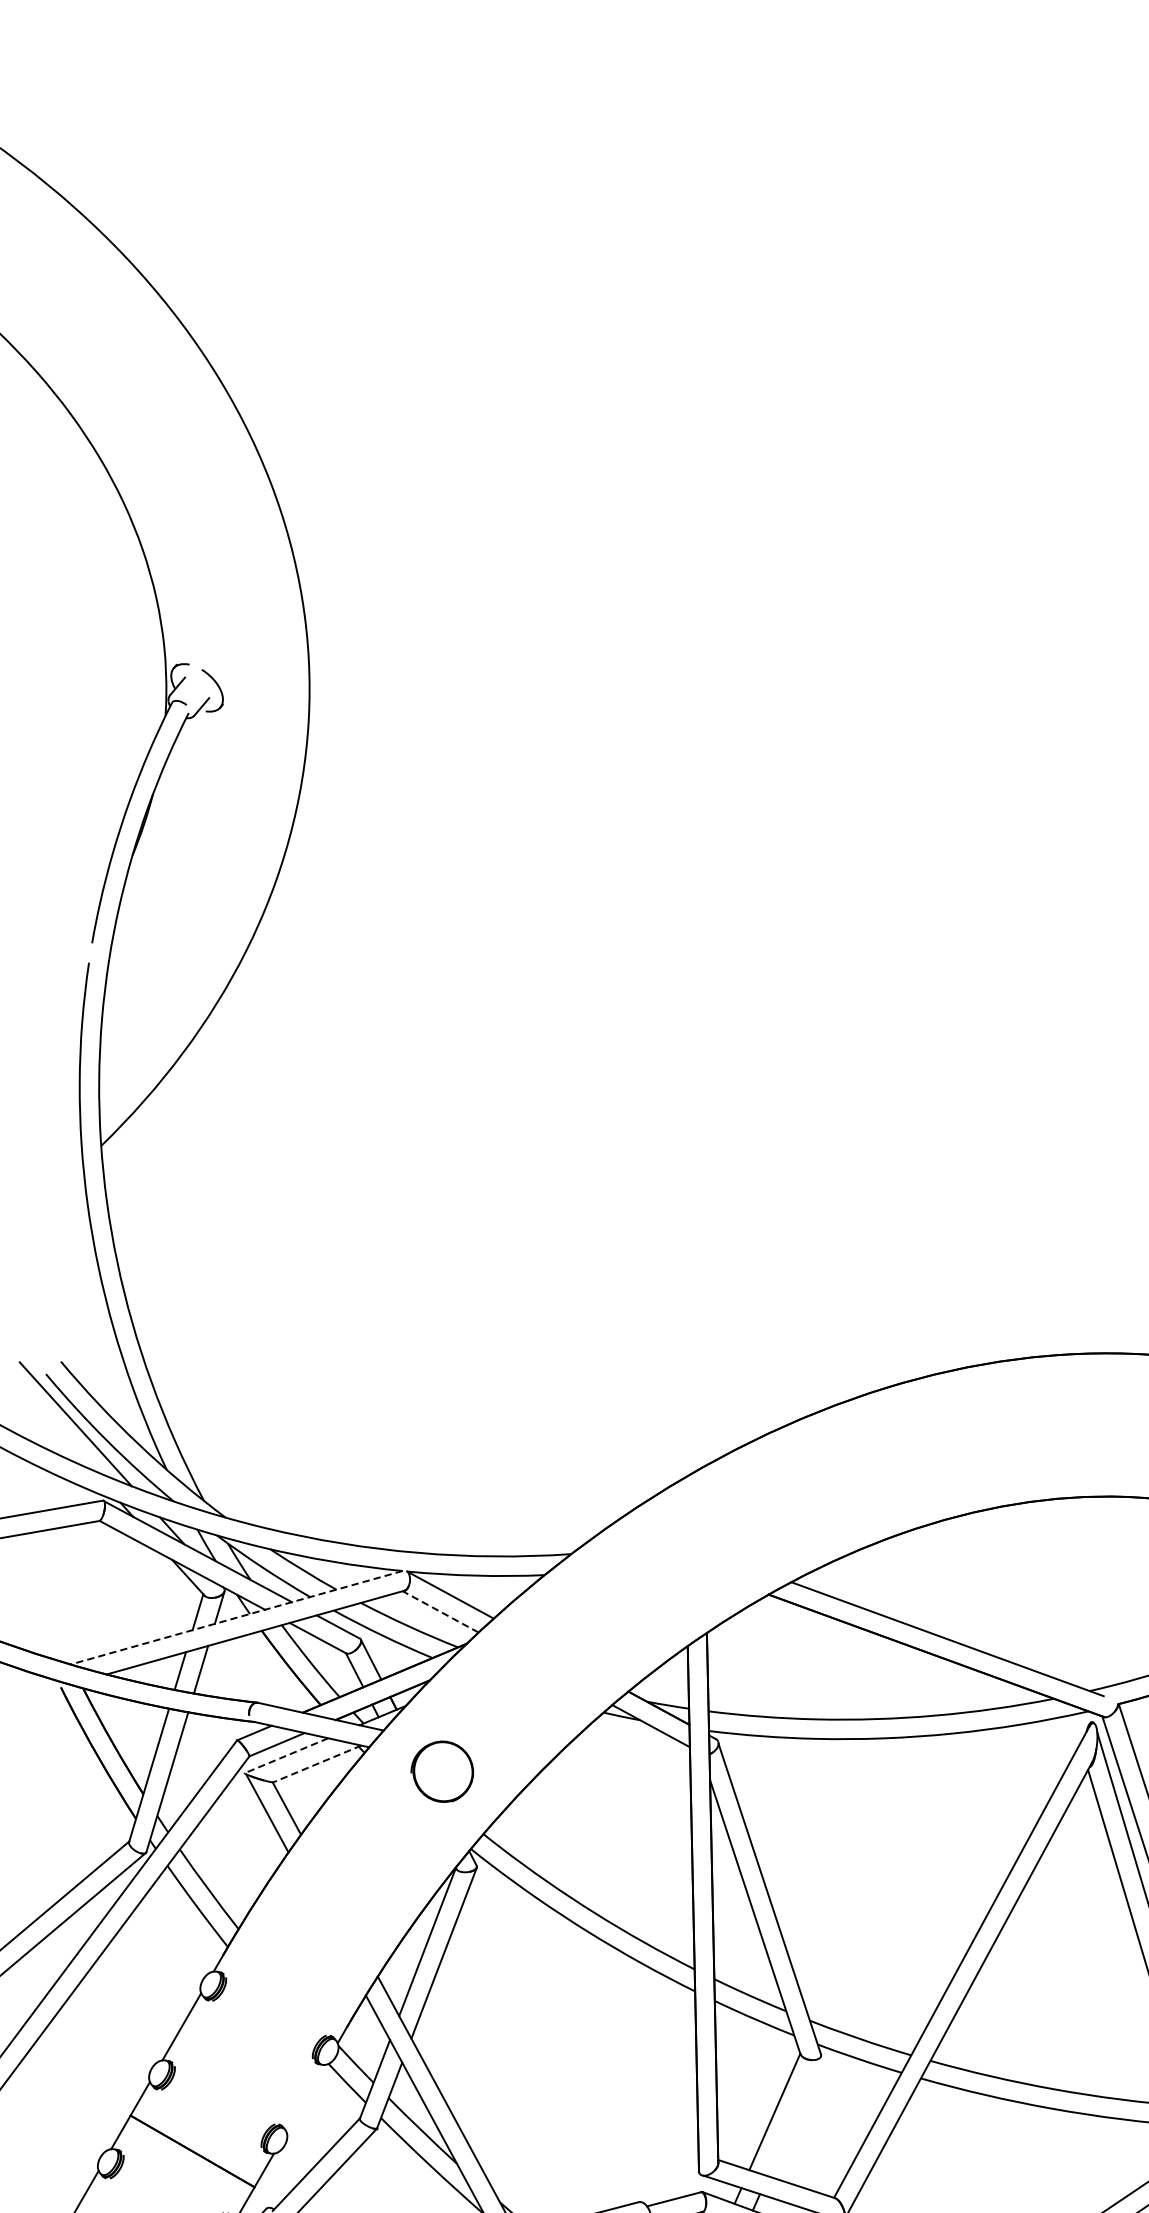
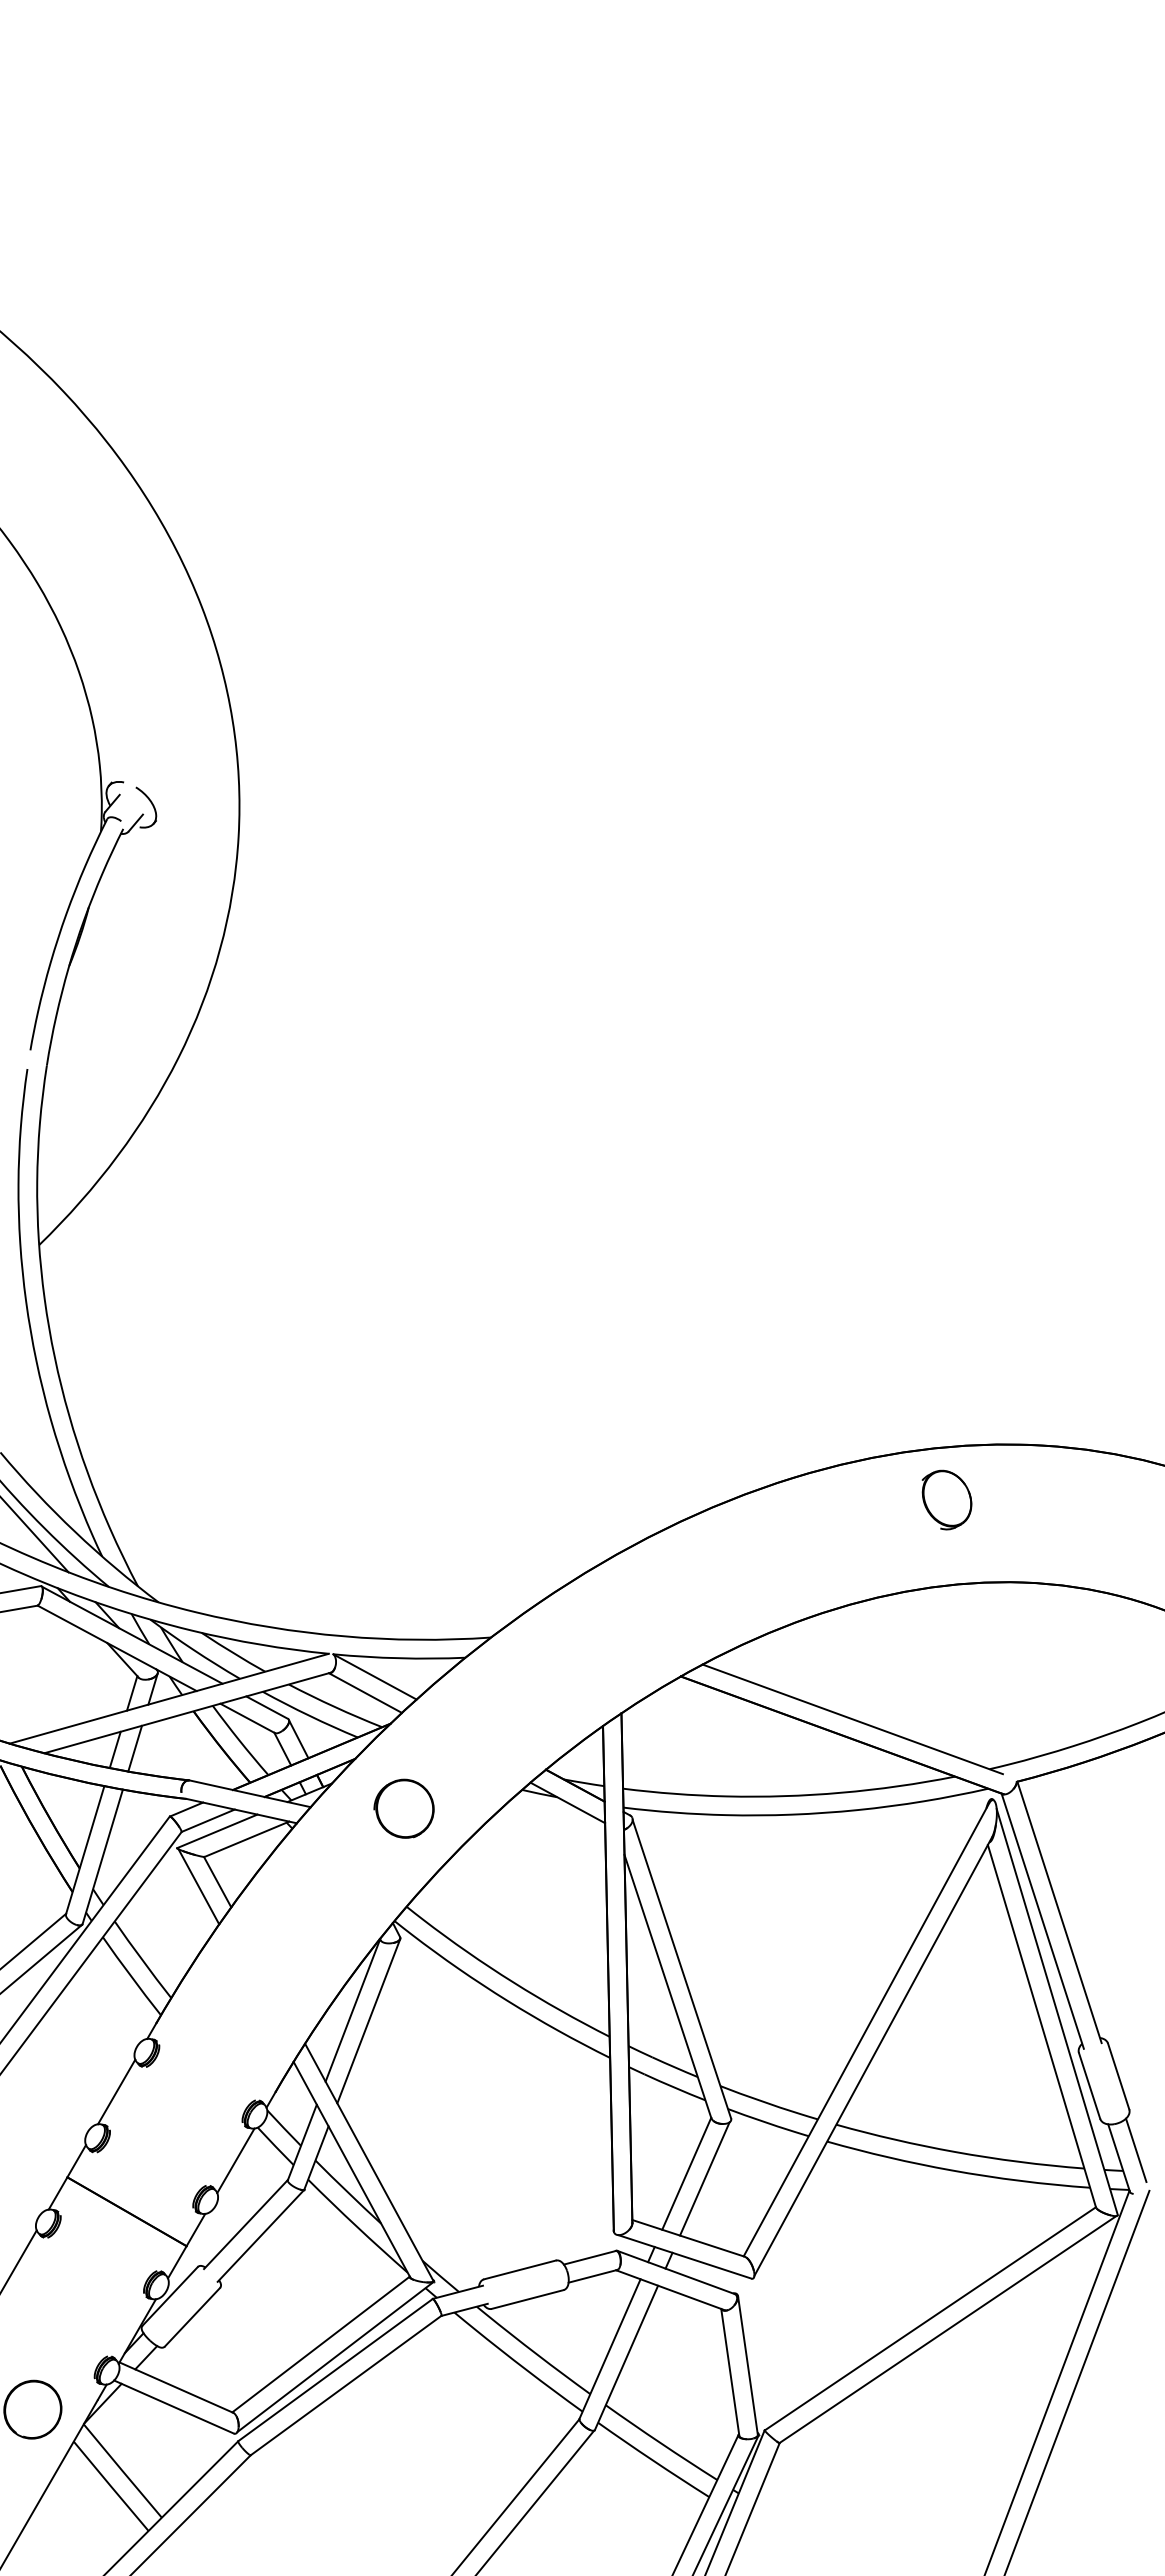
part: (1045, 1410) -> (946, 1499), added
line: (440, 1612) -> (365, 1693), dashed -> solid
line: (236, 1617) -> (169, 1698), dashed -> solid
line: (286, 1755) -> (217, 1831), dashed -> solid
line: (317, 1764) -> (247, 1839), dashed -> solid
part: (441, 1771) -> (403, 1808), moved
line: (305, 2098) -> (235, 2160), added
line: (793, 2116) -> (704, 2178), added

